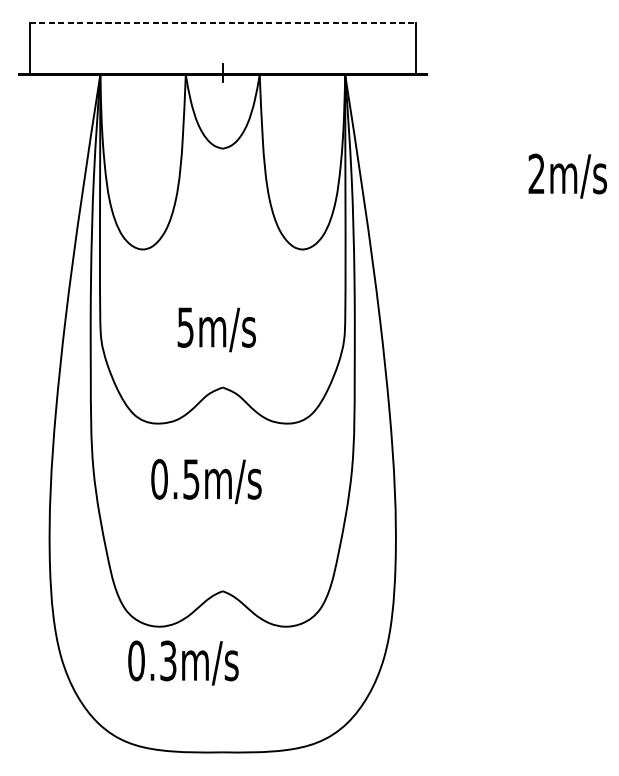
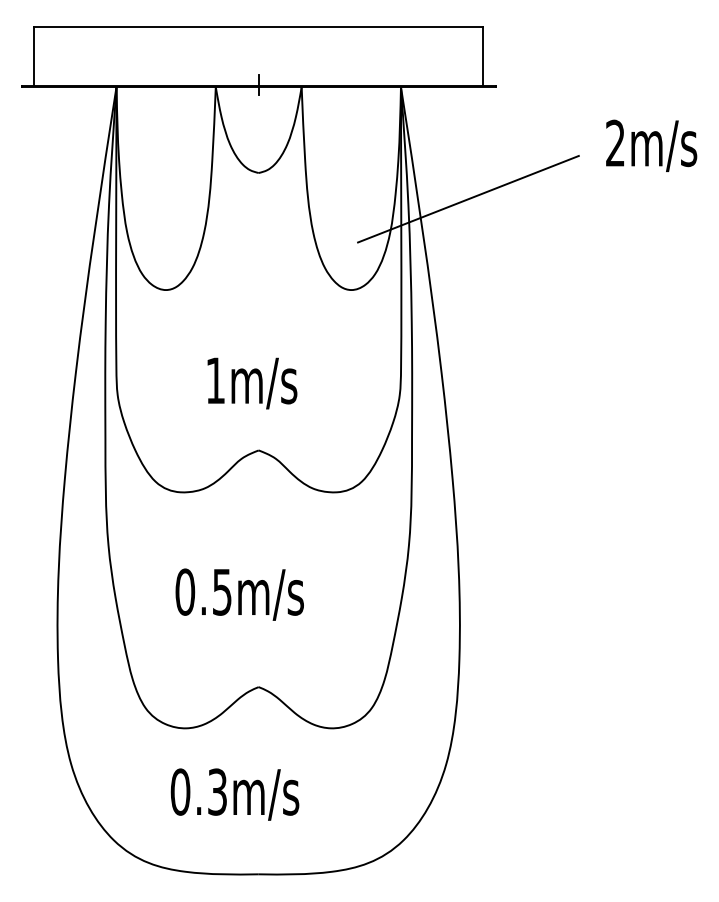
line: (223, 23) -> (259, 27), dashed -> solid
line: (403, 170) -> (468, 198), added
text: (567, 175) -> (651, 145), moved
text: (185, 327) -> (215, 380), 5m/s -> 1m/s
text: (206, 481) -> (239, 594), moved
text: (182, 662) -> (234, 794), moved

